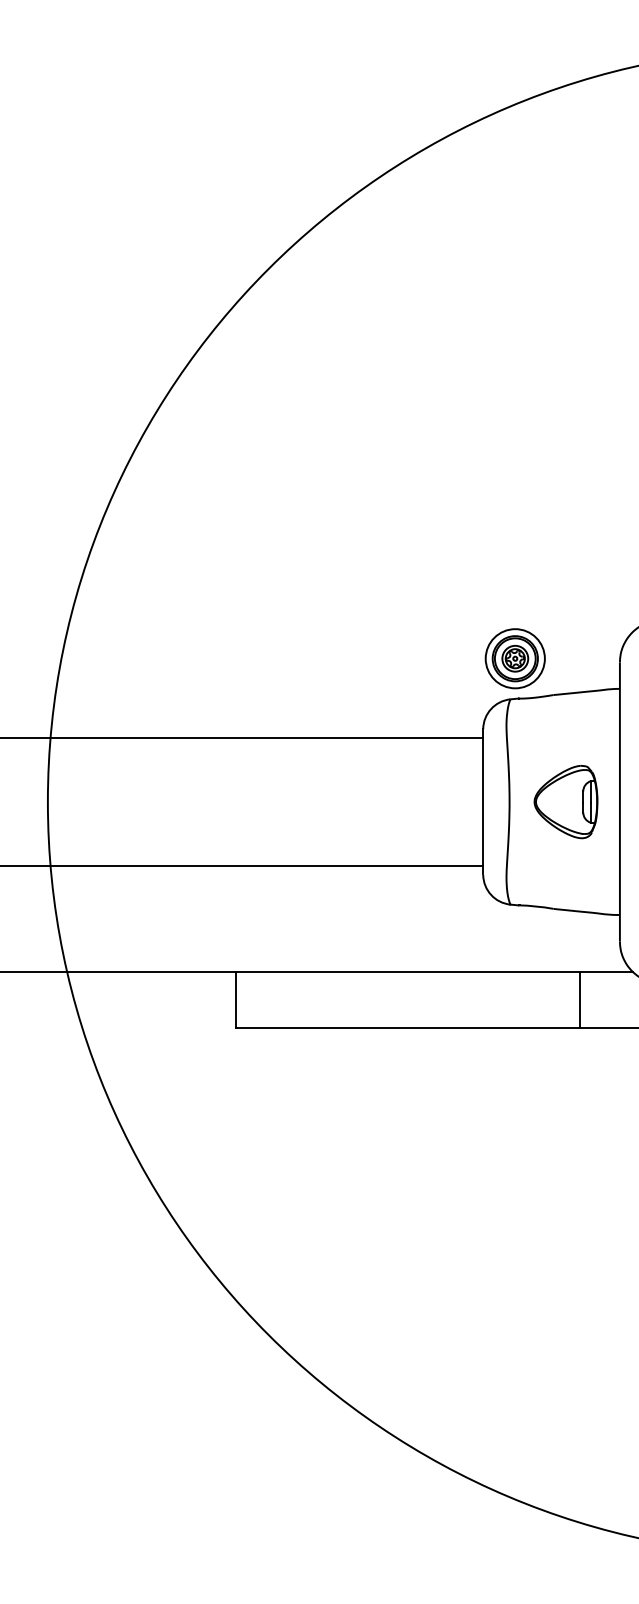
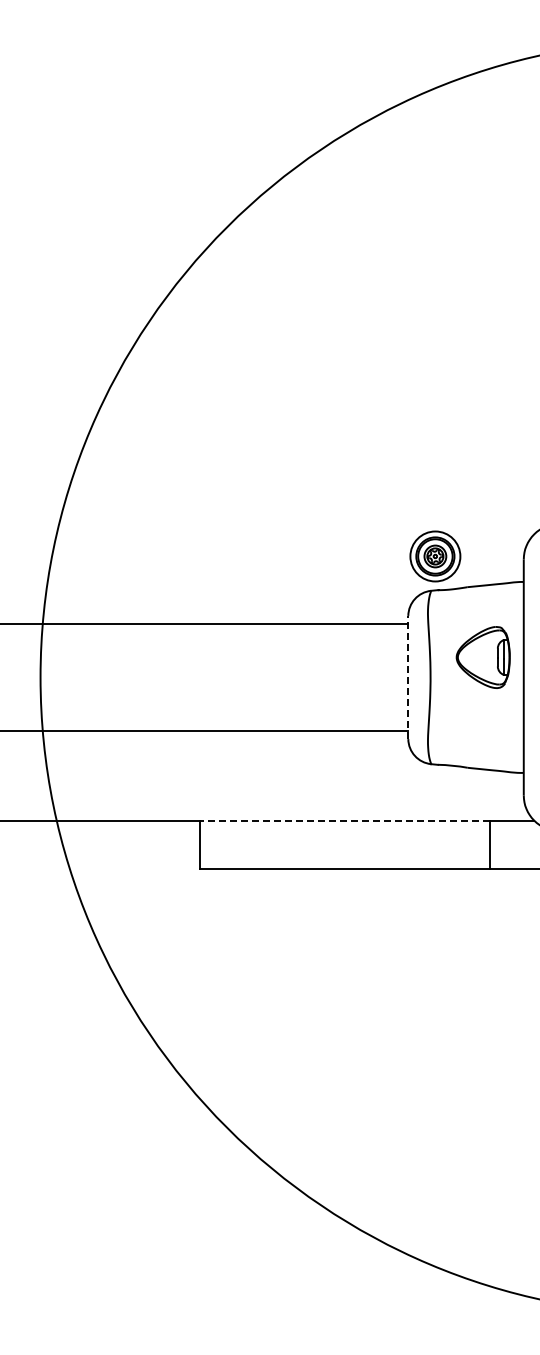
line: (483, 800) -> (408, 676), solid -> dashed
part: (565, 802) -> (482, 657), moved
line: (407, 971) -> (344, 820), solid -> dashed

